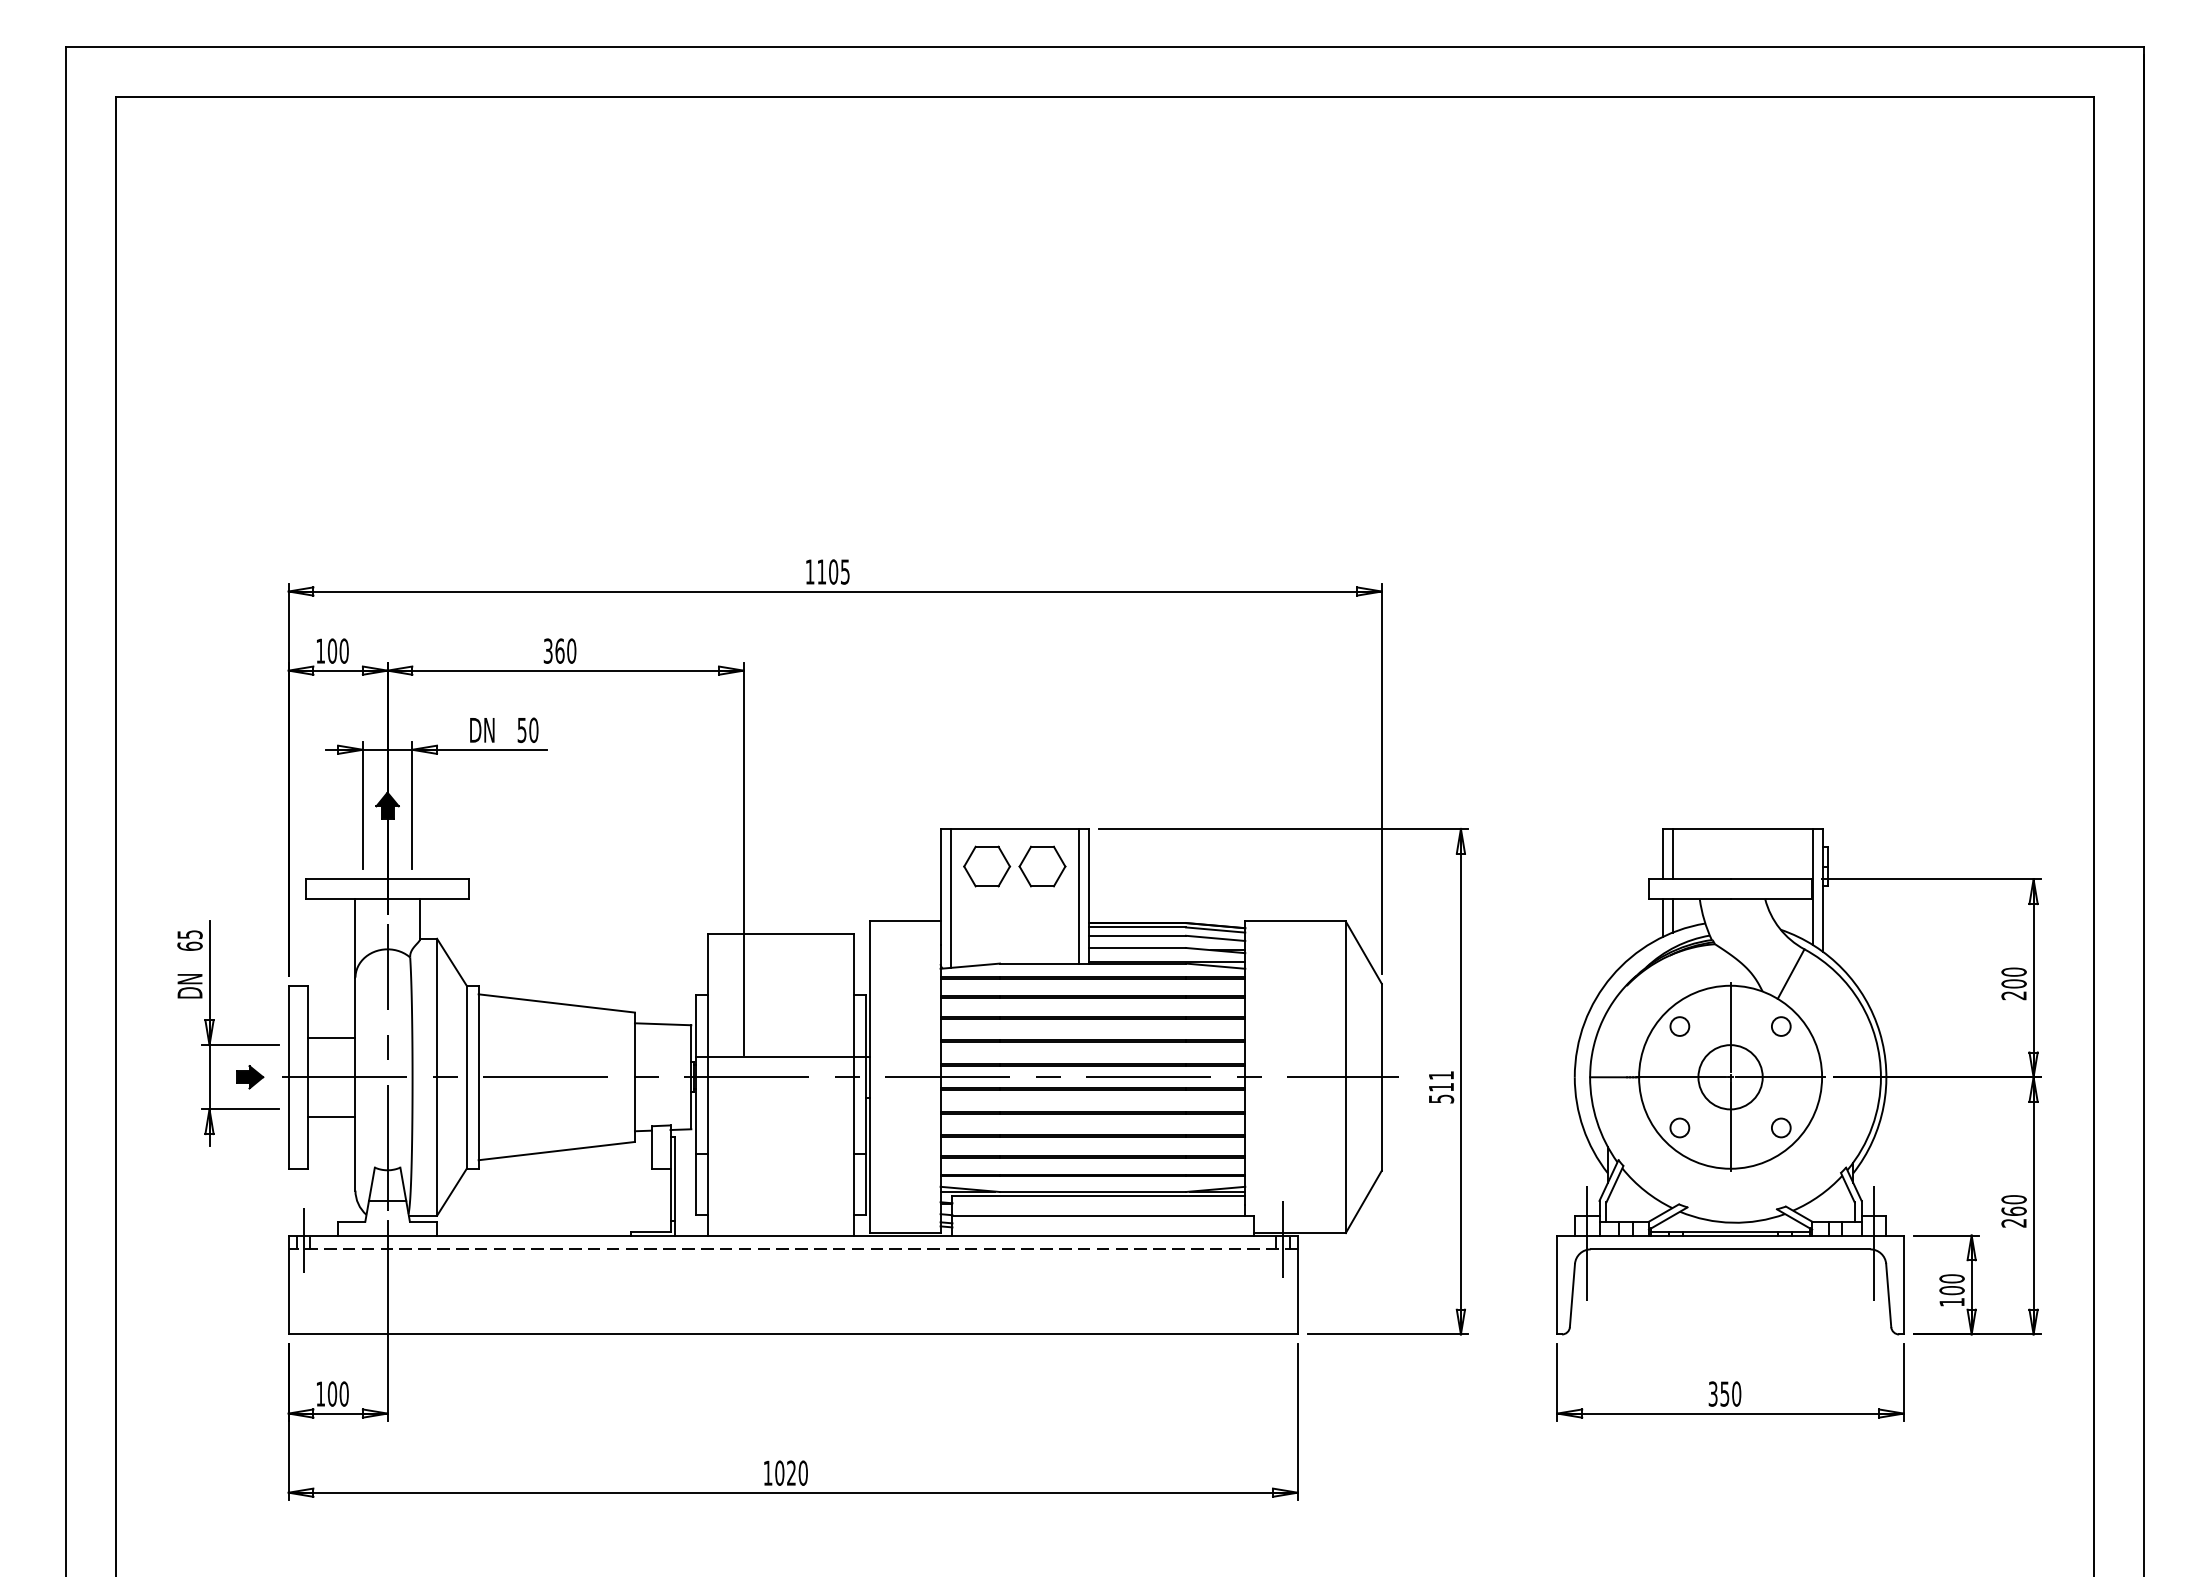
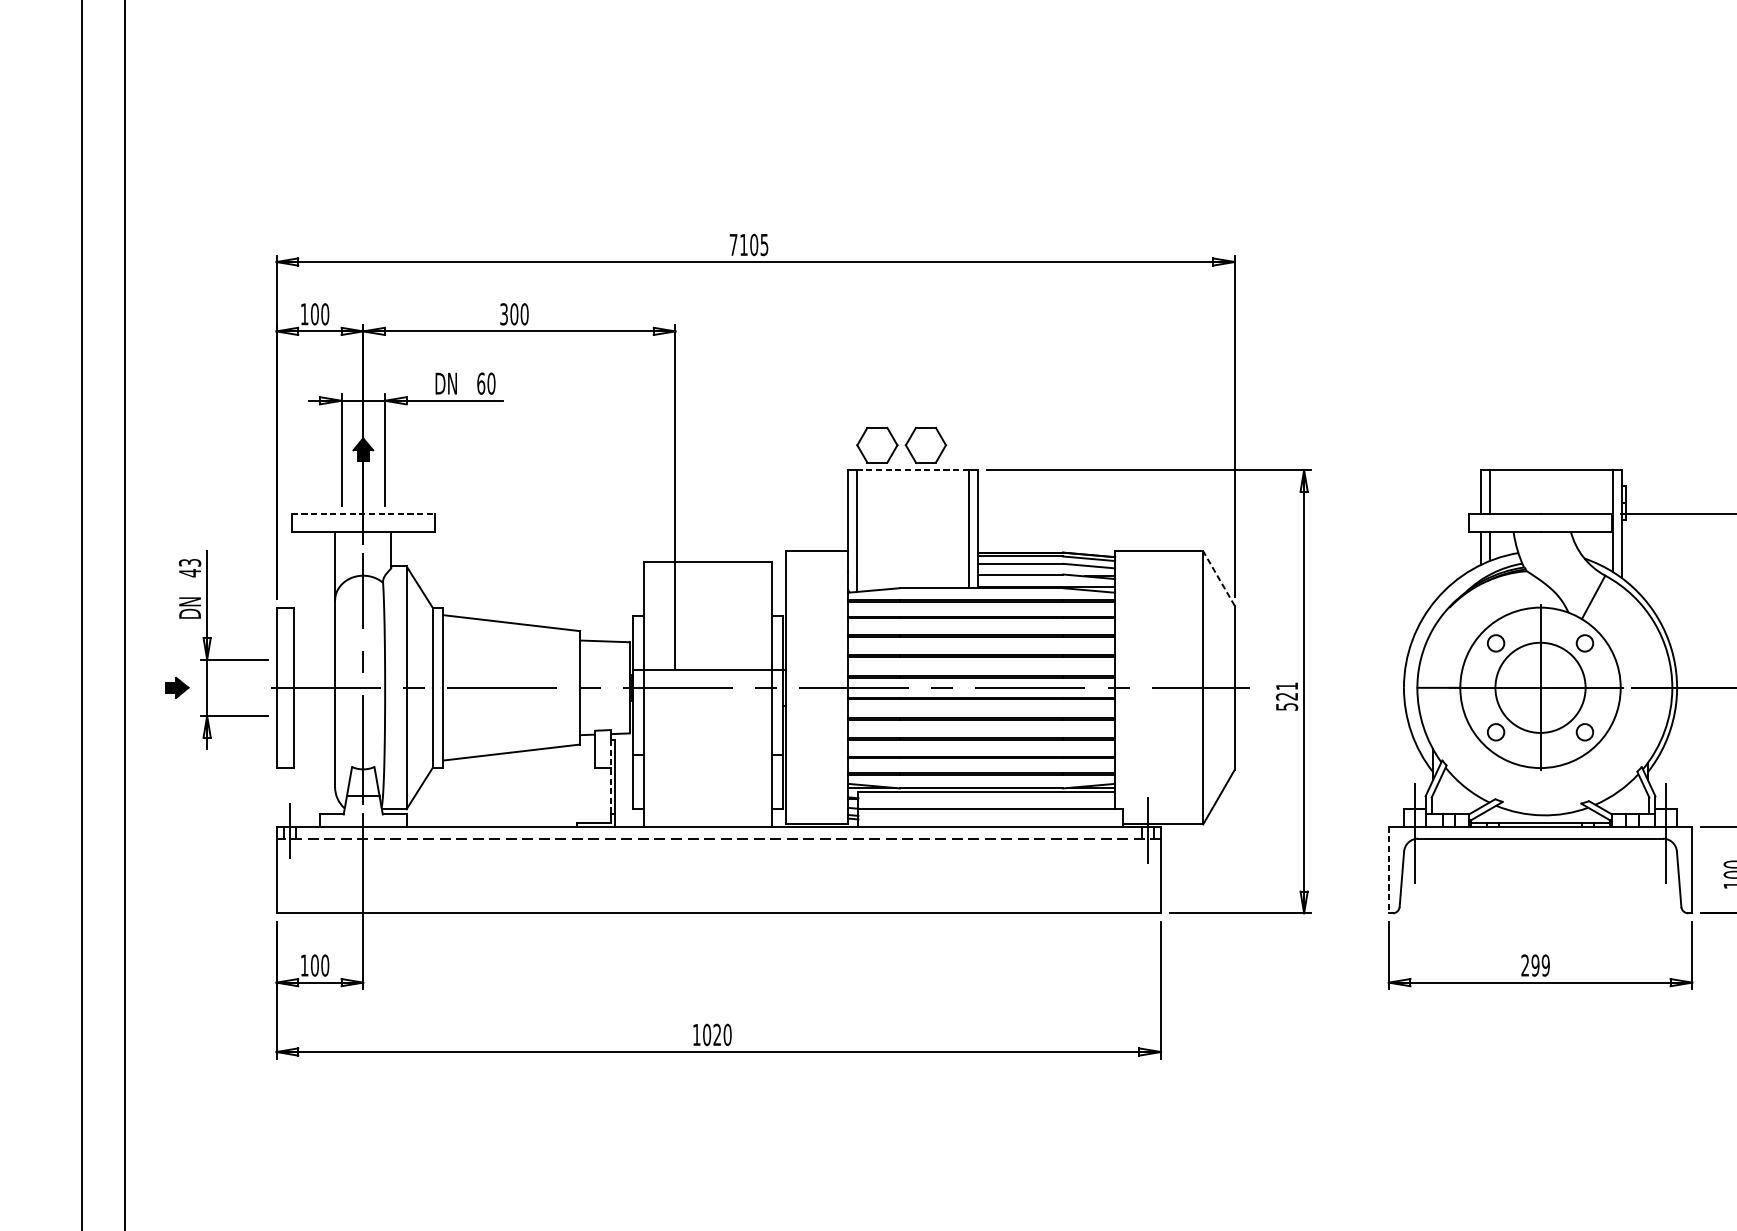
text: (809, 571) -> (733, 244), 1105 -> 7105
text: (559, 650) -> (513, 313), 360 -> 300
text: (521, 730) -> (480, 383), 50 -> 60
line: (1015, 828) -> (913, 469), solid -> dashed
part: (1014, 866) -> (901, 445), moved
line: (387, 879) -> (363, 514), solid -> dashed
text: (189, 940) -> (189, 567), 65 -> 43
line: (1363, 952) -> (1218, 578), solid -> dashed
line: (331, 1037) -> (314, 652), removed
part: (250, 1077) -> (177, 688), moved
circle: (1730, 1077) -> (1540, 688), size x1.6
text: (1440, 1087) -> (1286, 696), 511 -> 521
line: (331, 1116) -> (314, 722), removed
line: (670, 1178) -> (611, 776), solid -> dashed
line: (1557, 1285) -> (1388, 870), solid -> dashed
text: (1724, 1393) -> (1535, 965), 350 -> 299

